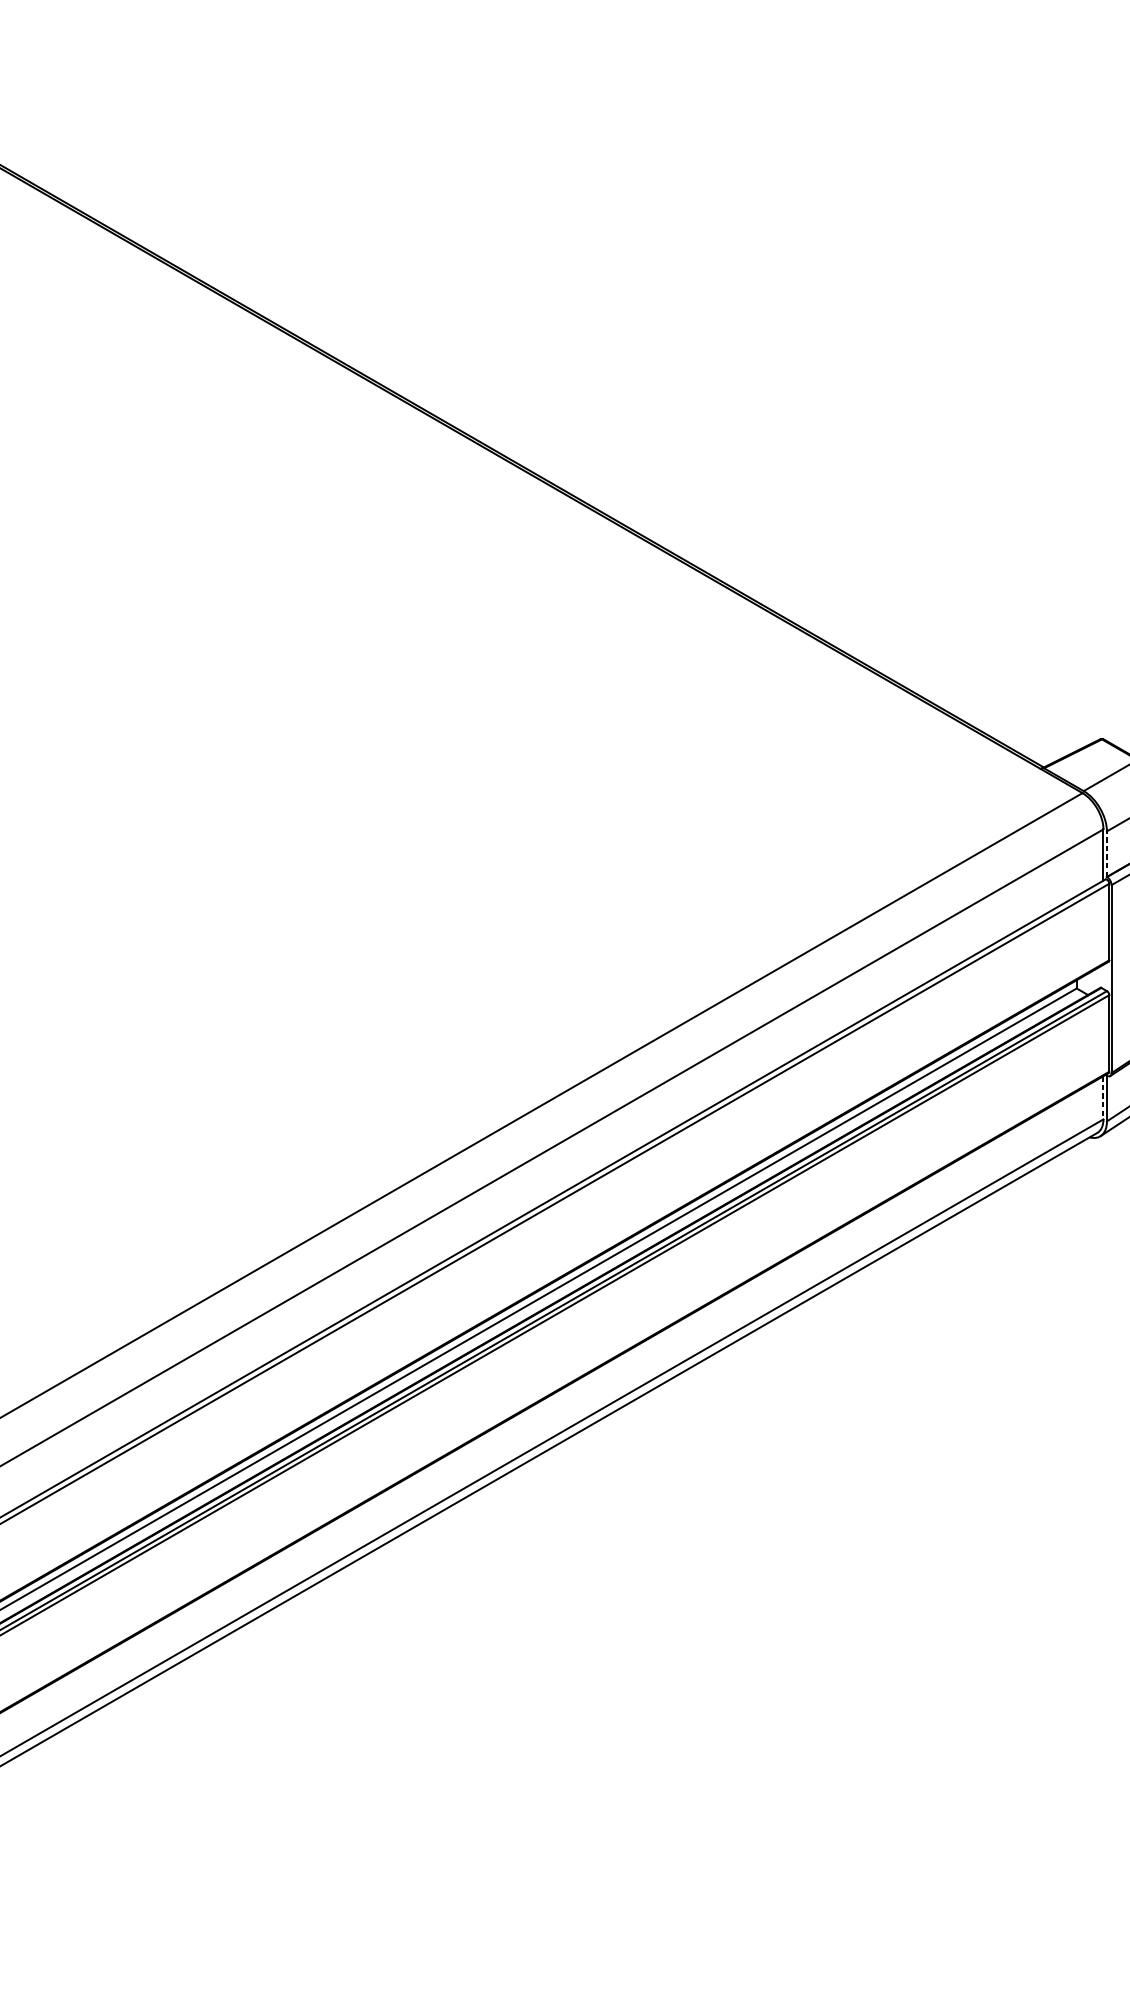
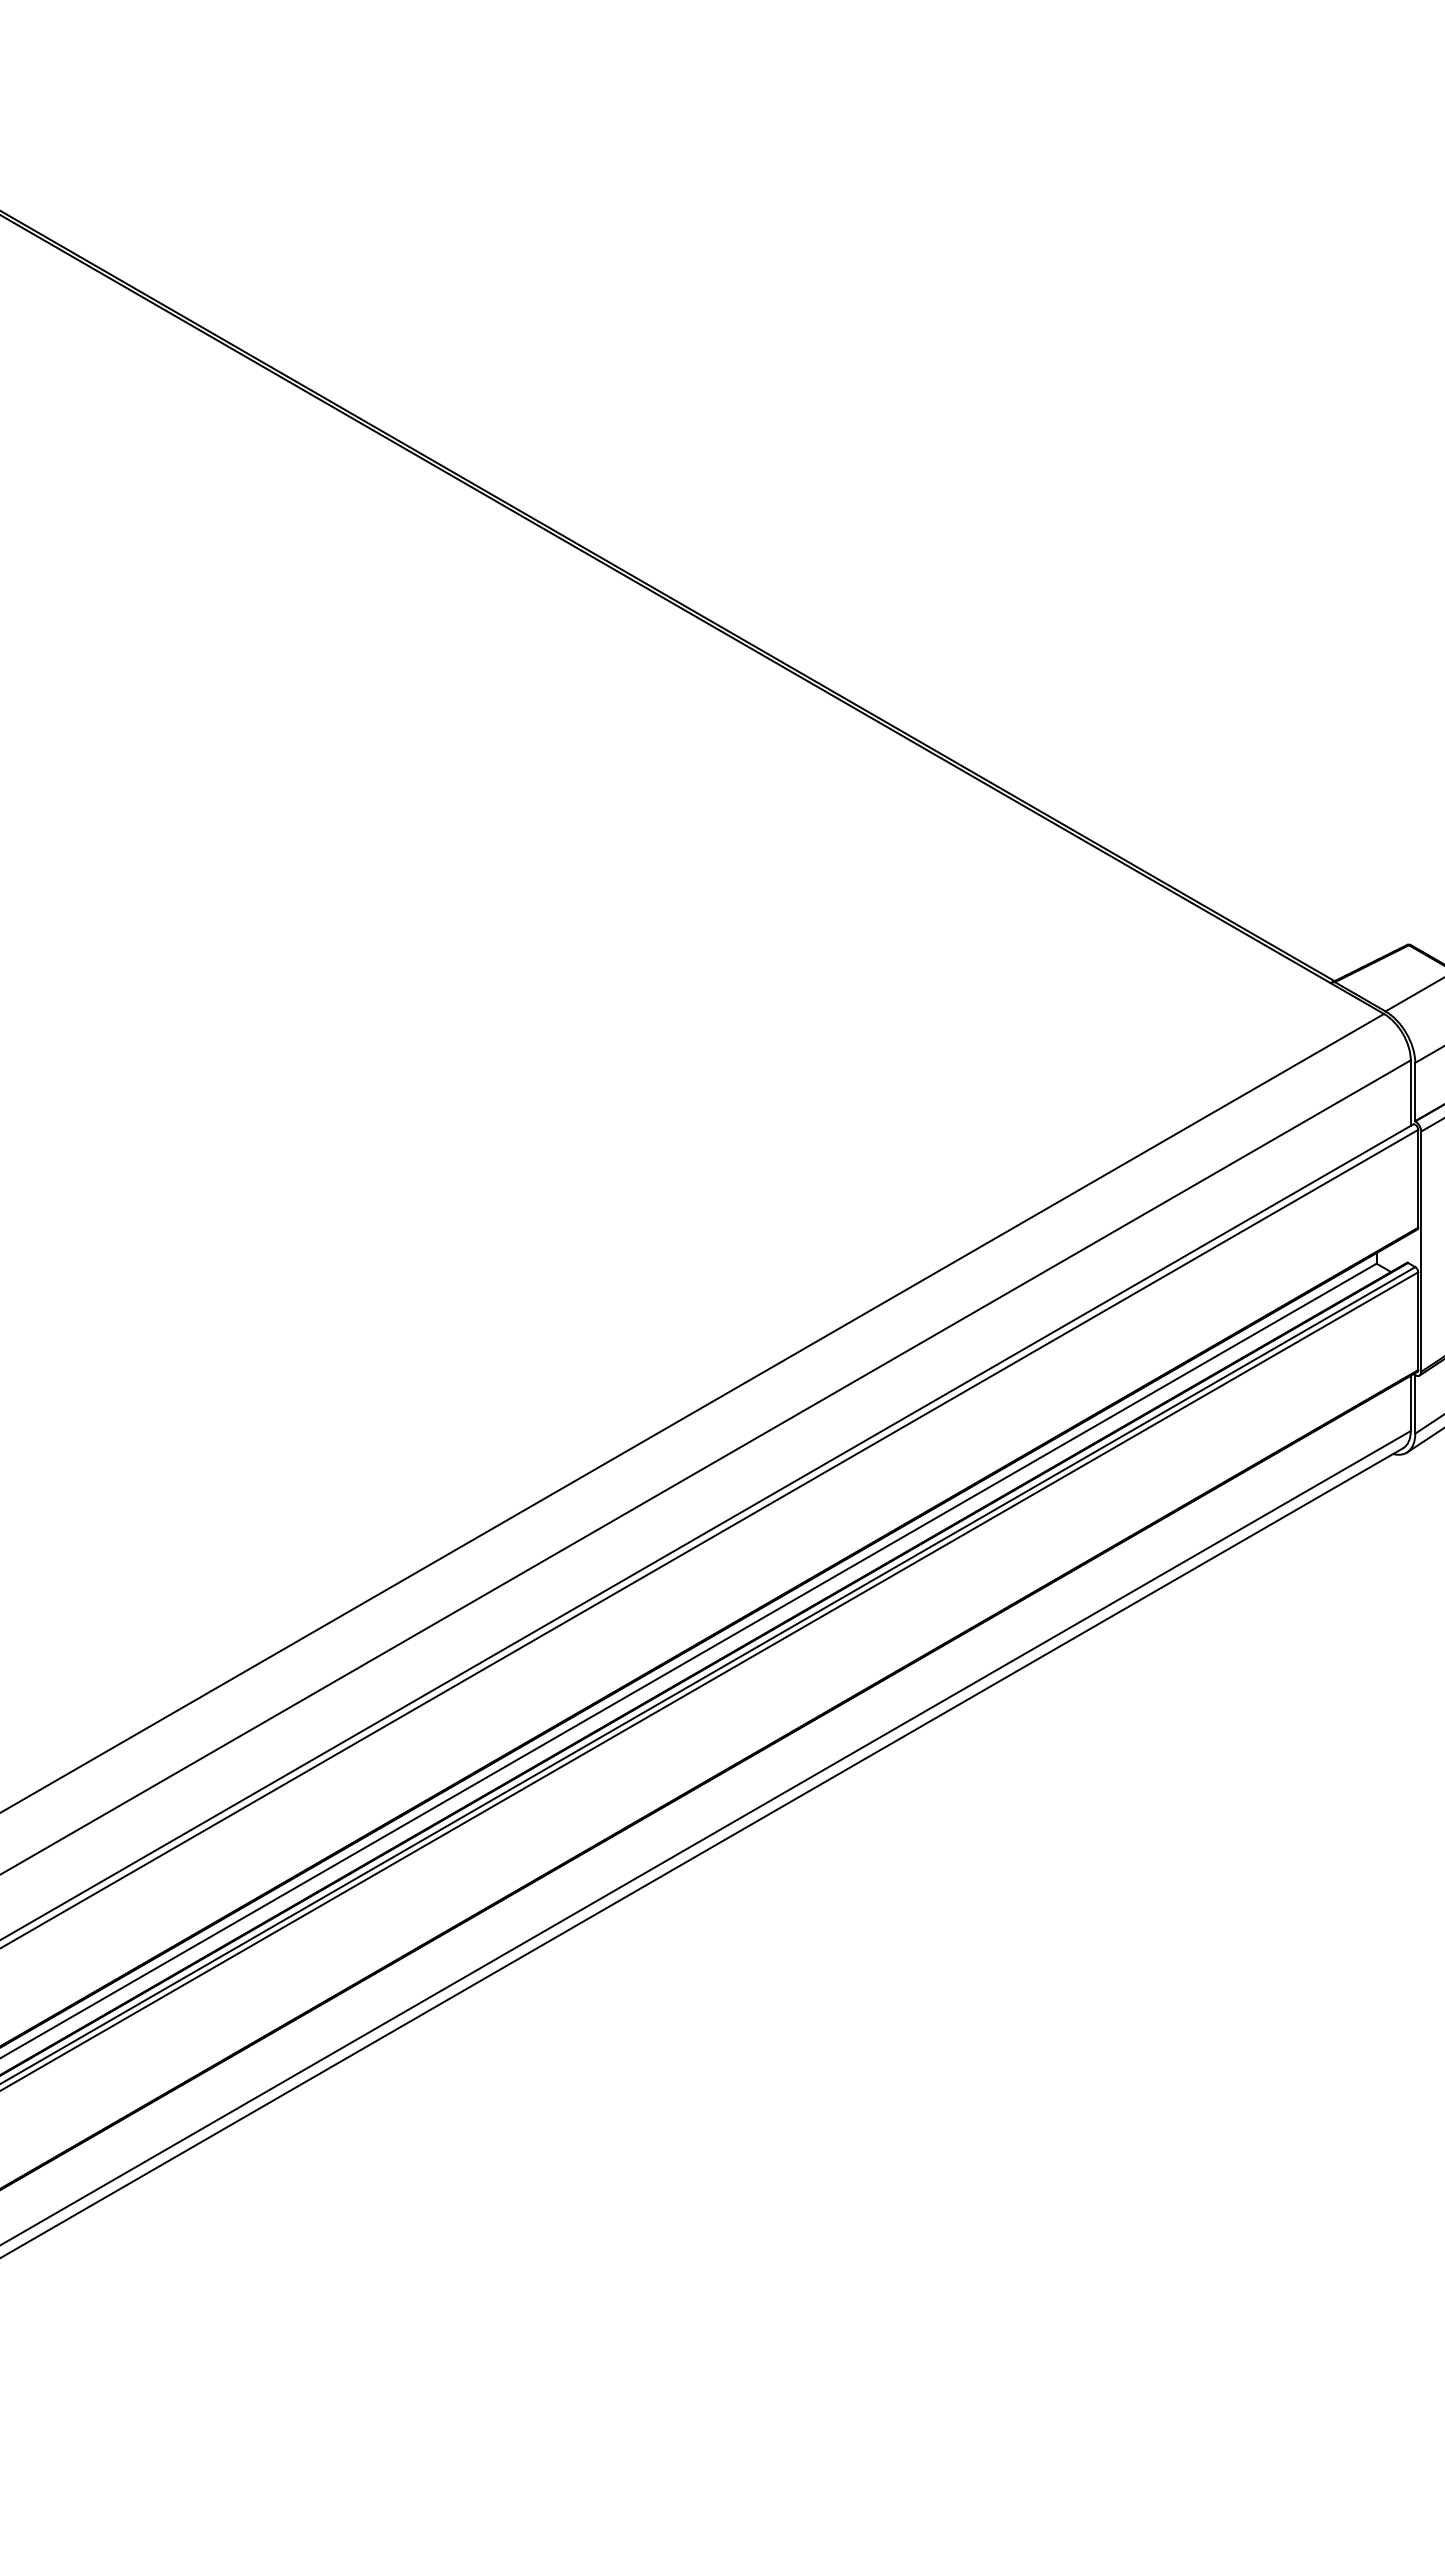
line: (1107, 853) -> (1415, 1091), dashed -> solid
line: (1103, 1097) -> (1410, 1403), dashed -> solid

